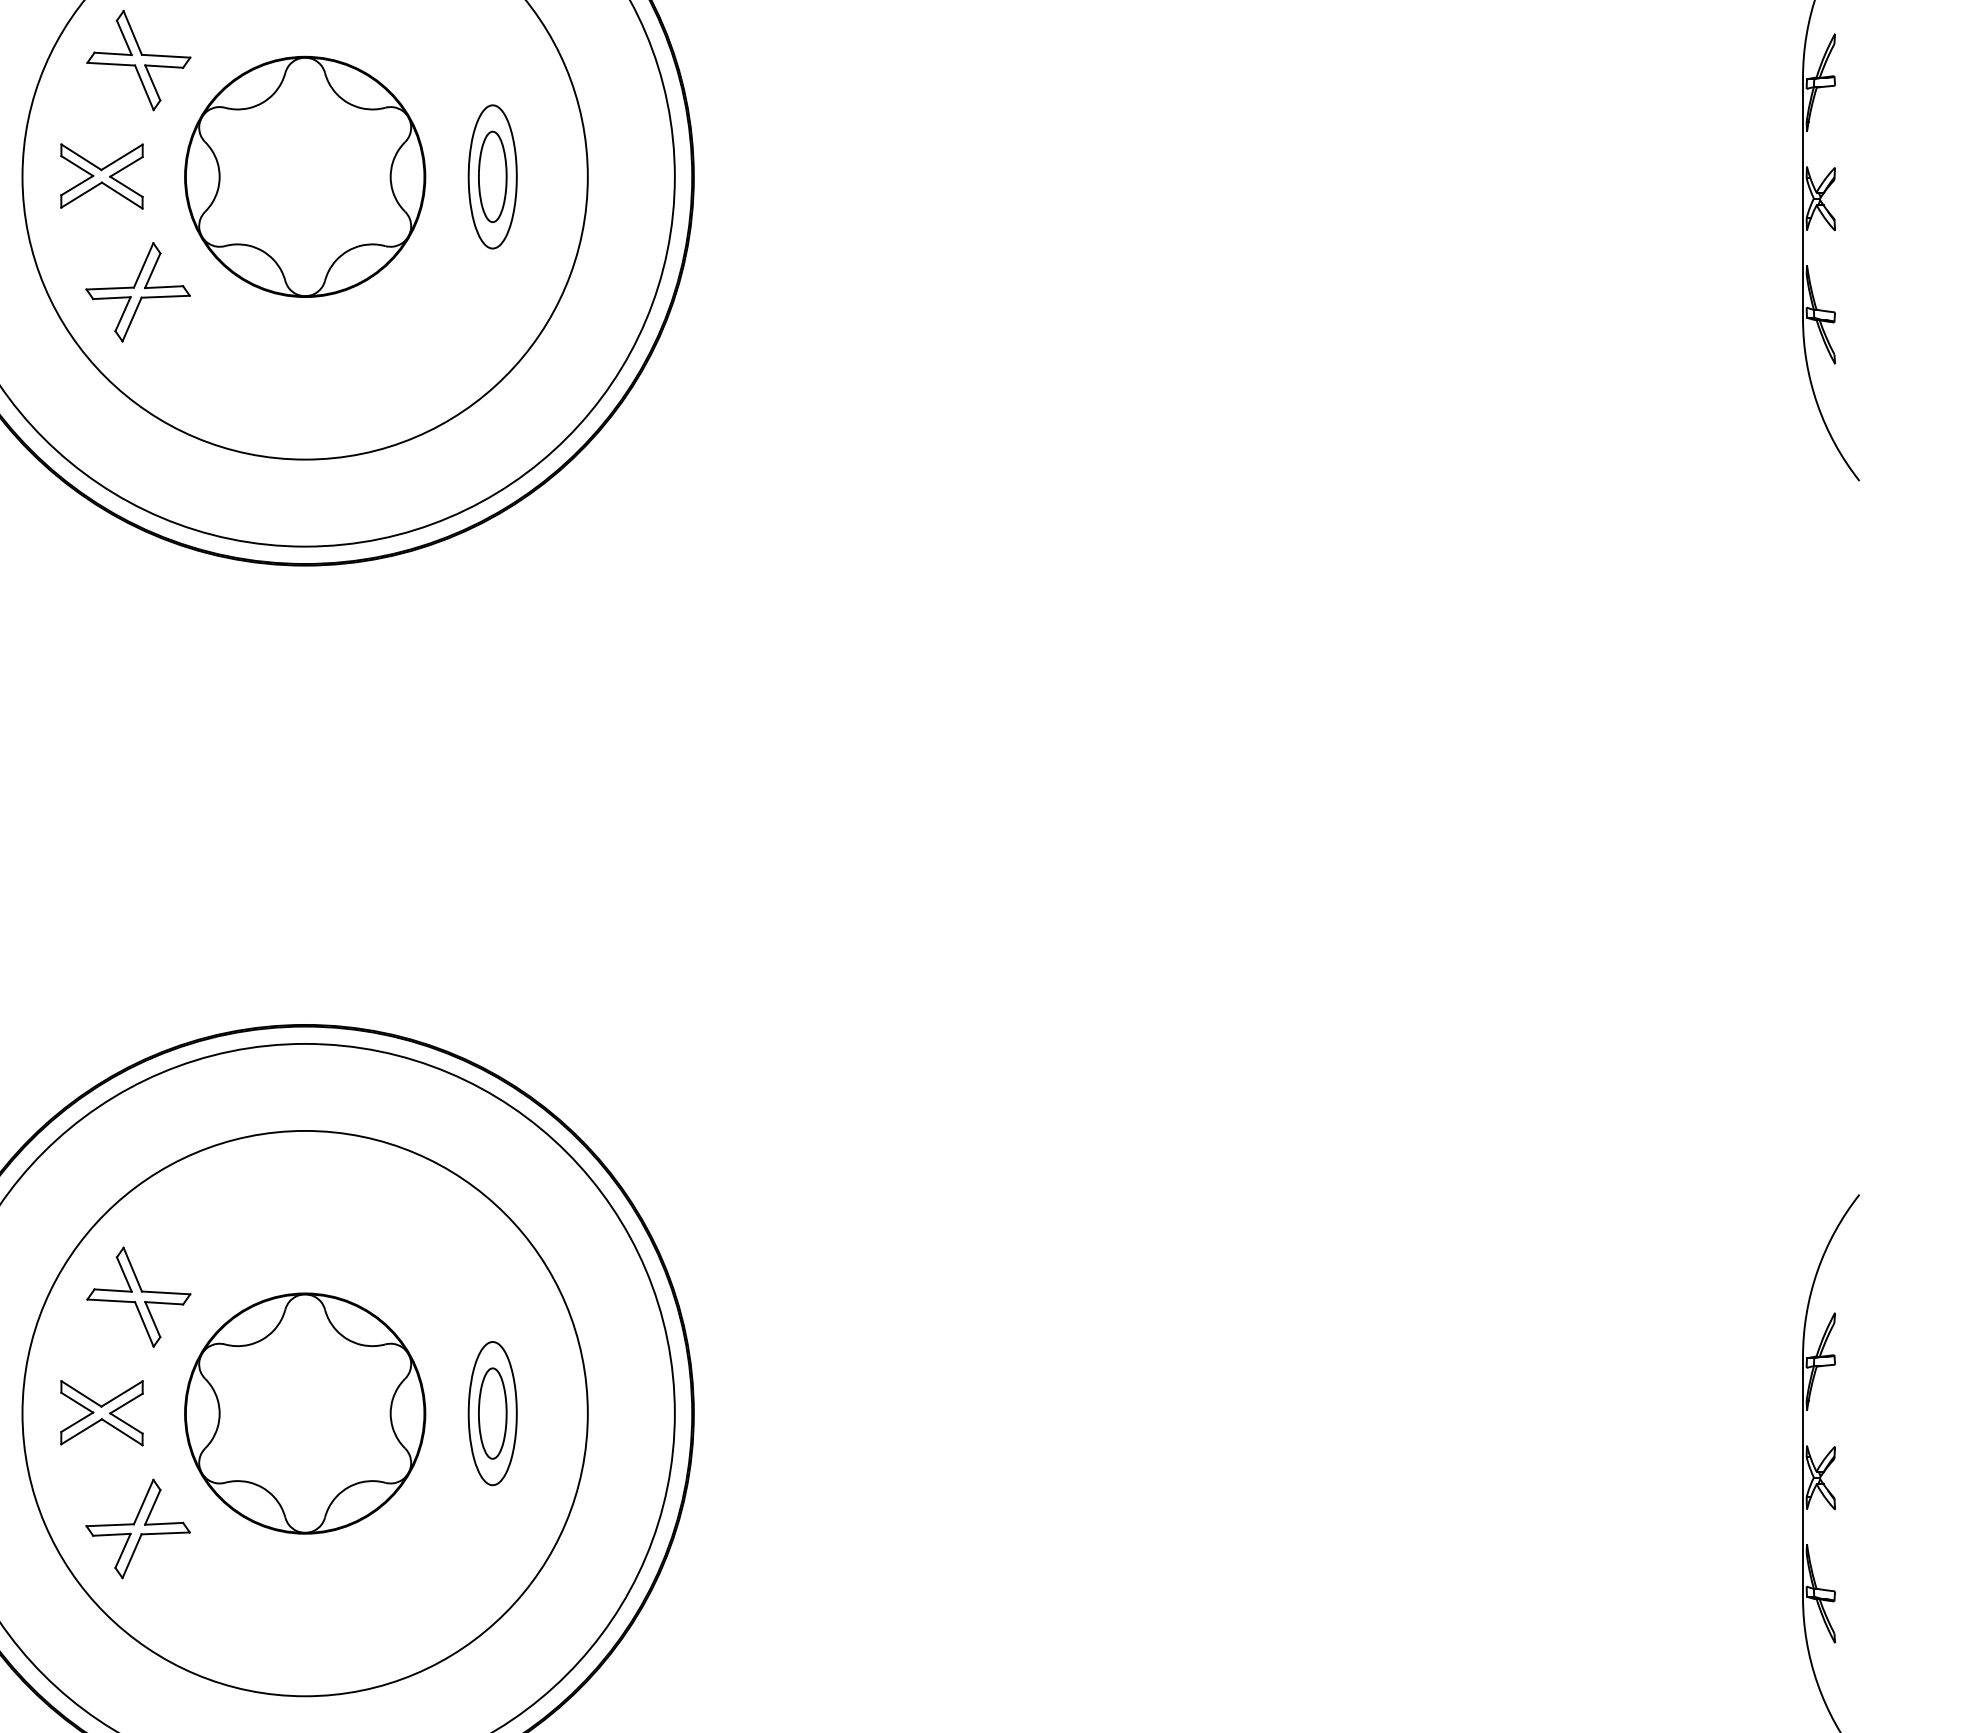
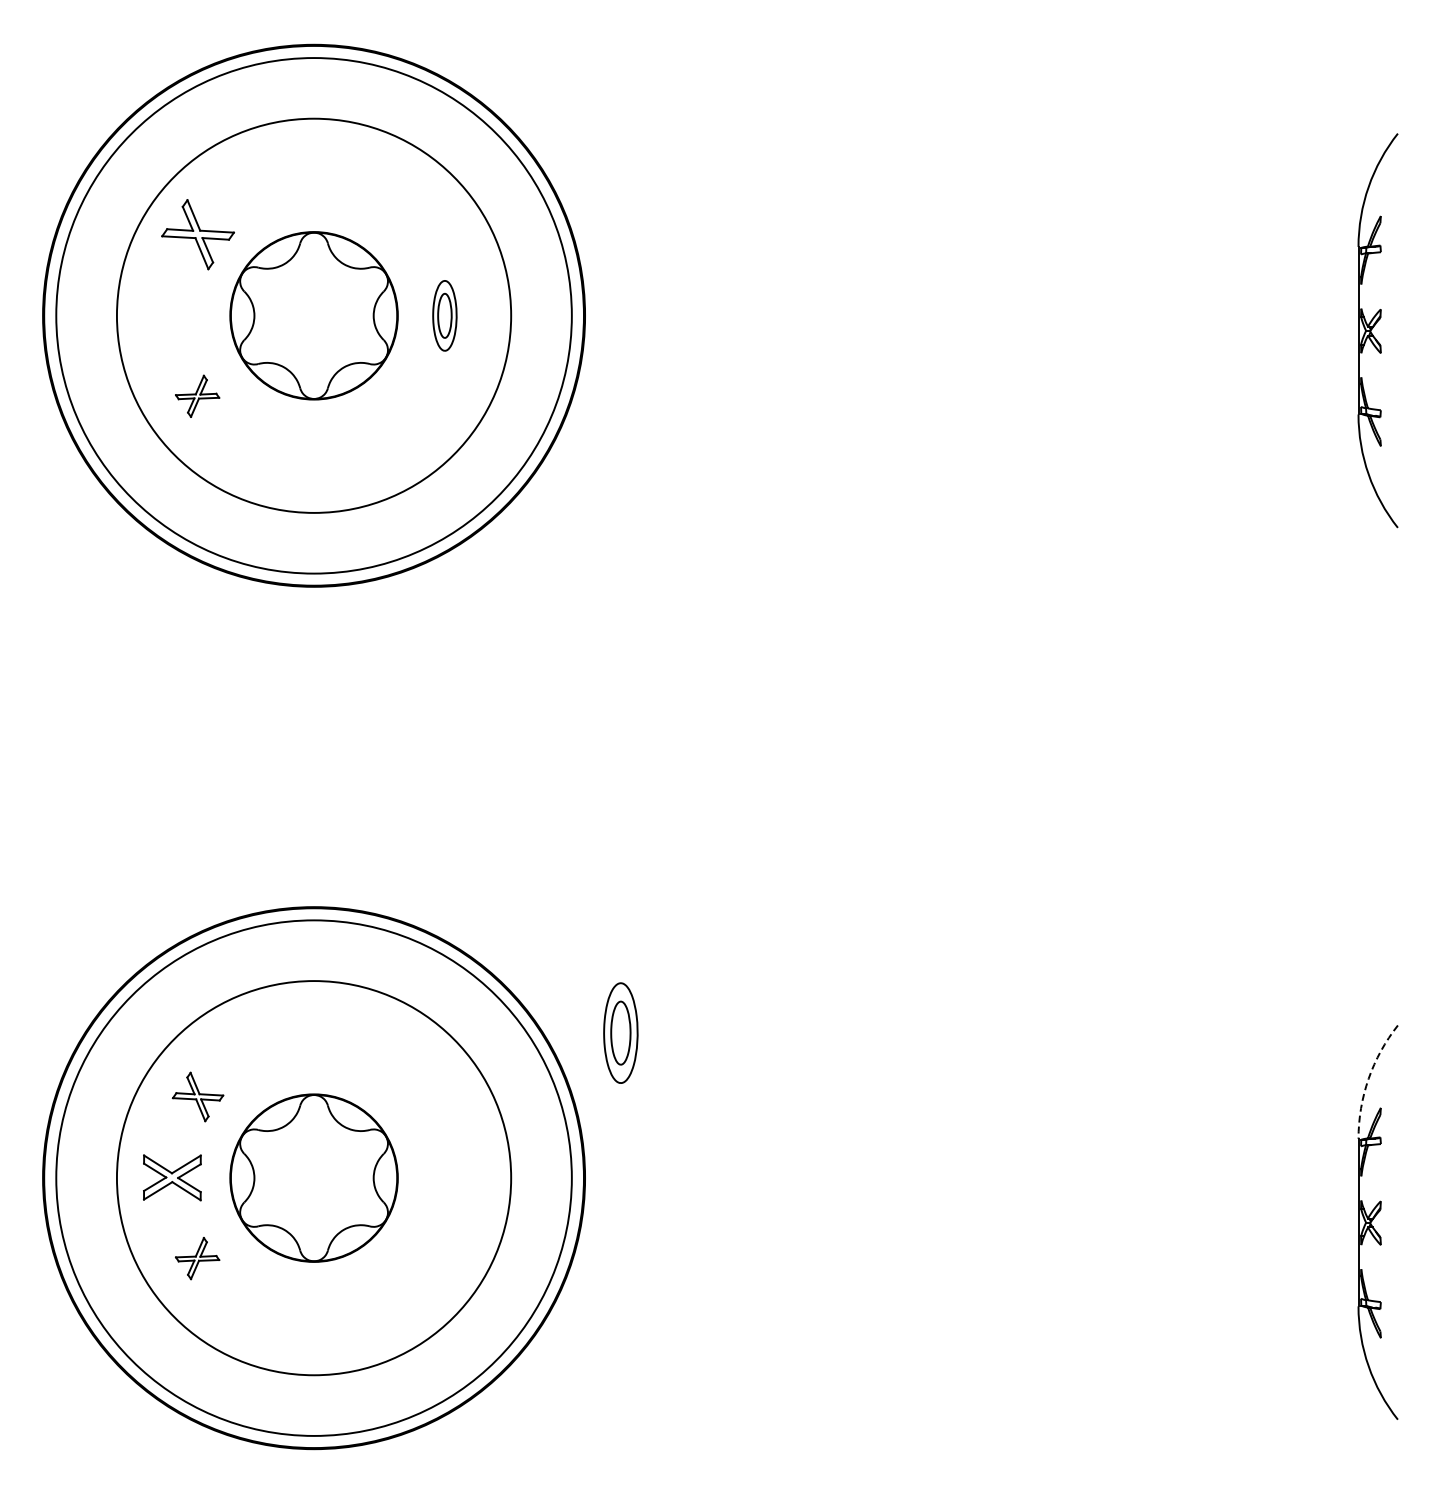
part: (102, 176) -> (172, 315), removed
part: (492, 176) -> (444, 315), size x0.7
part: (137, 292) -> (197, 396), size x0.6
arc: (1817, 1270) -> (1368, 1078), solid -> dashed
part: (137, 1296) -> (197, 1096), size x0.7
part: (492, 1412) -> (620, 1032), moved
part: (137, 1528) -> (197, 1258), size x0.6

